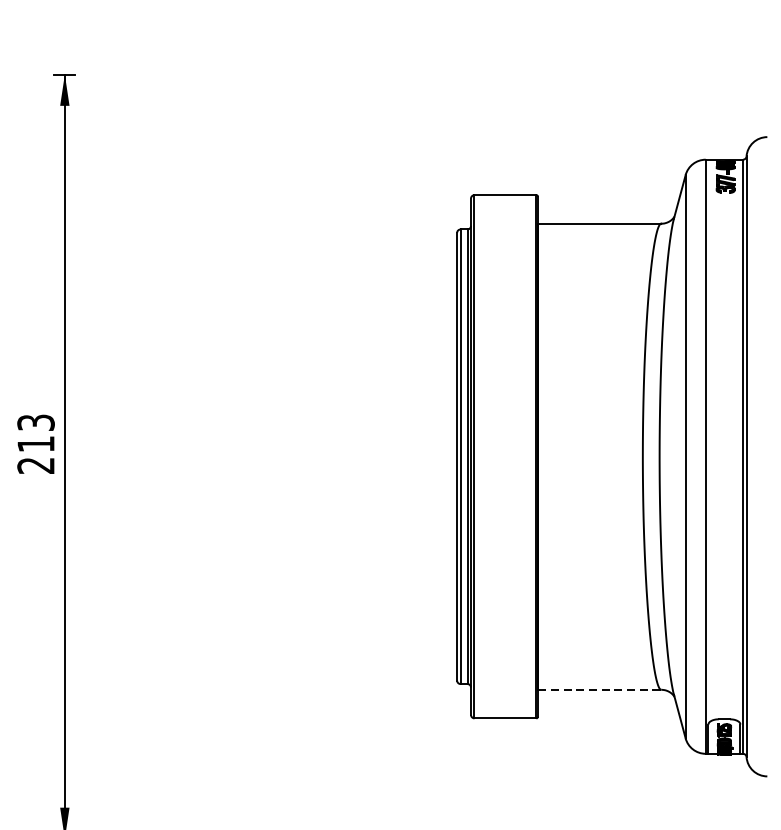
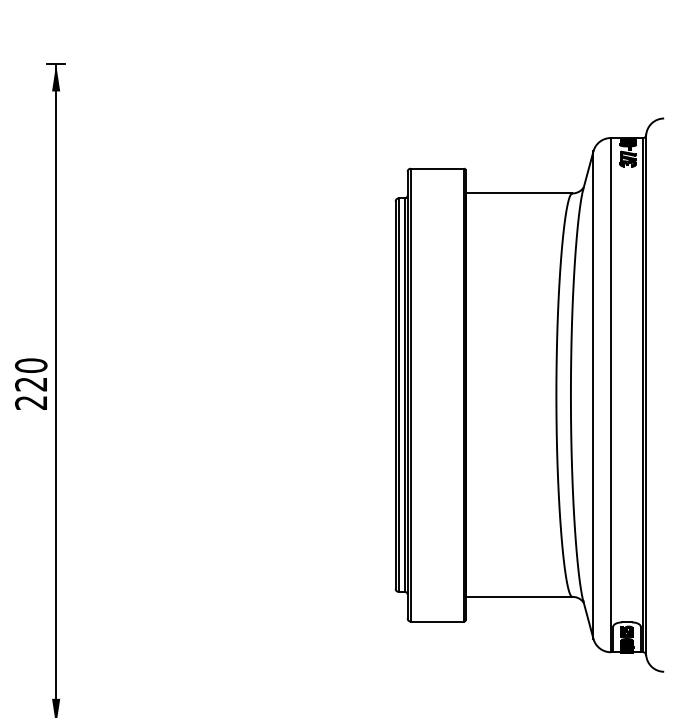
text: (36, 432) -> (31, 374), 213 -> 220
line: (600, 689) -> (519, 596), dashed -> solid

